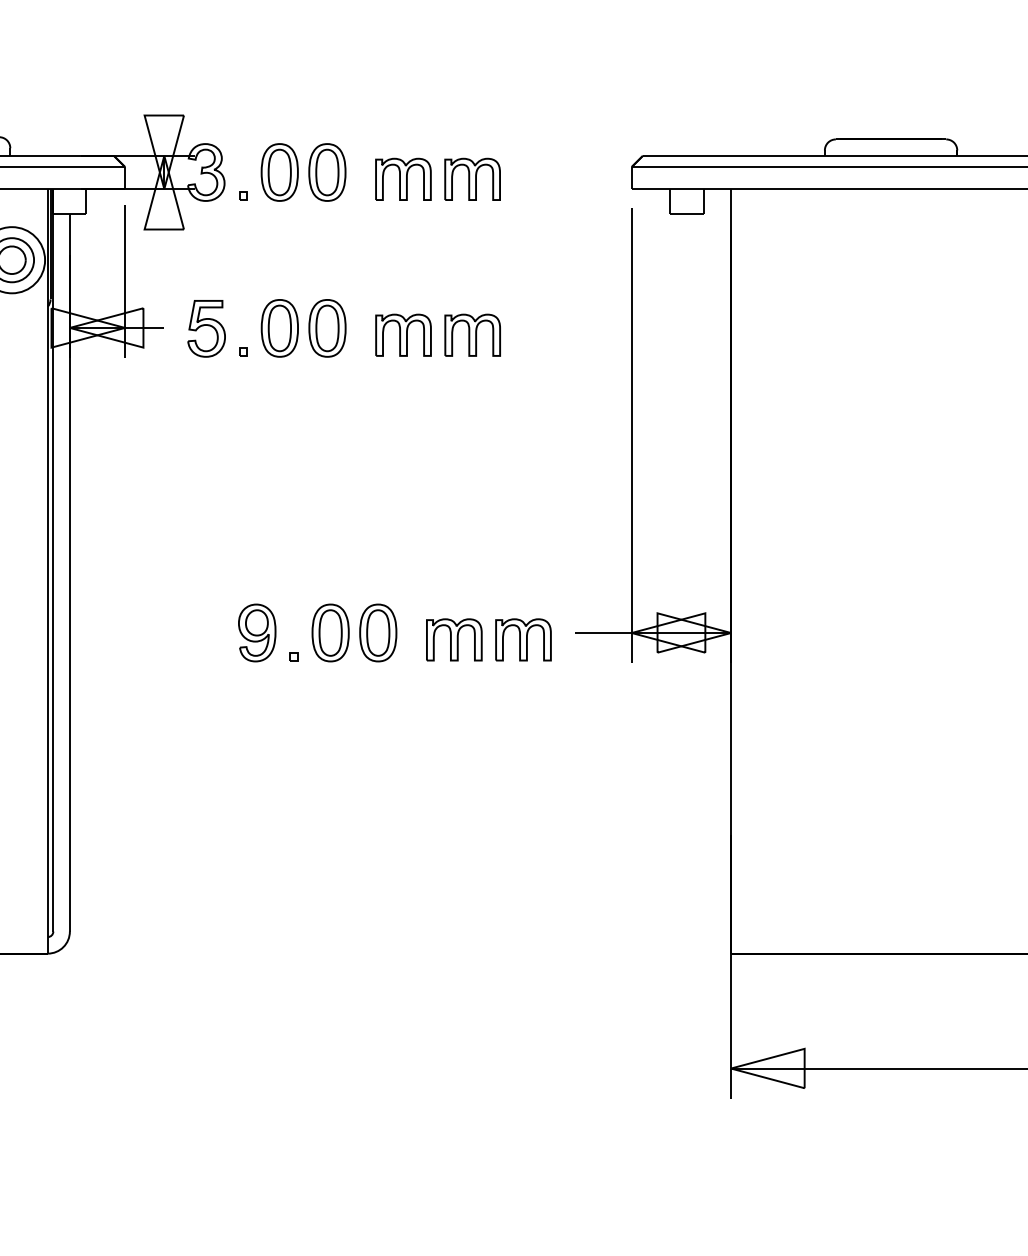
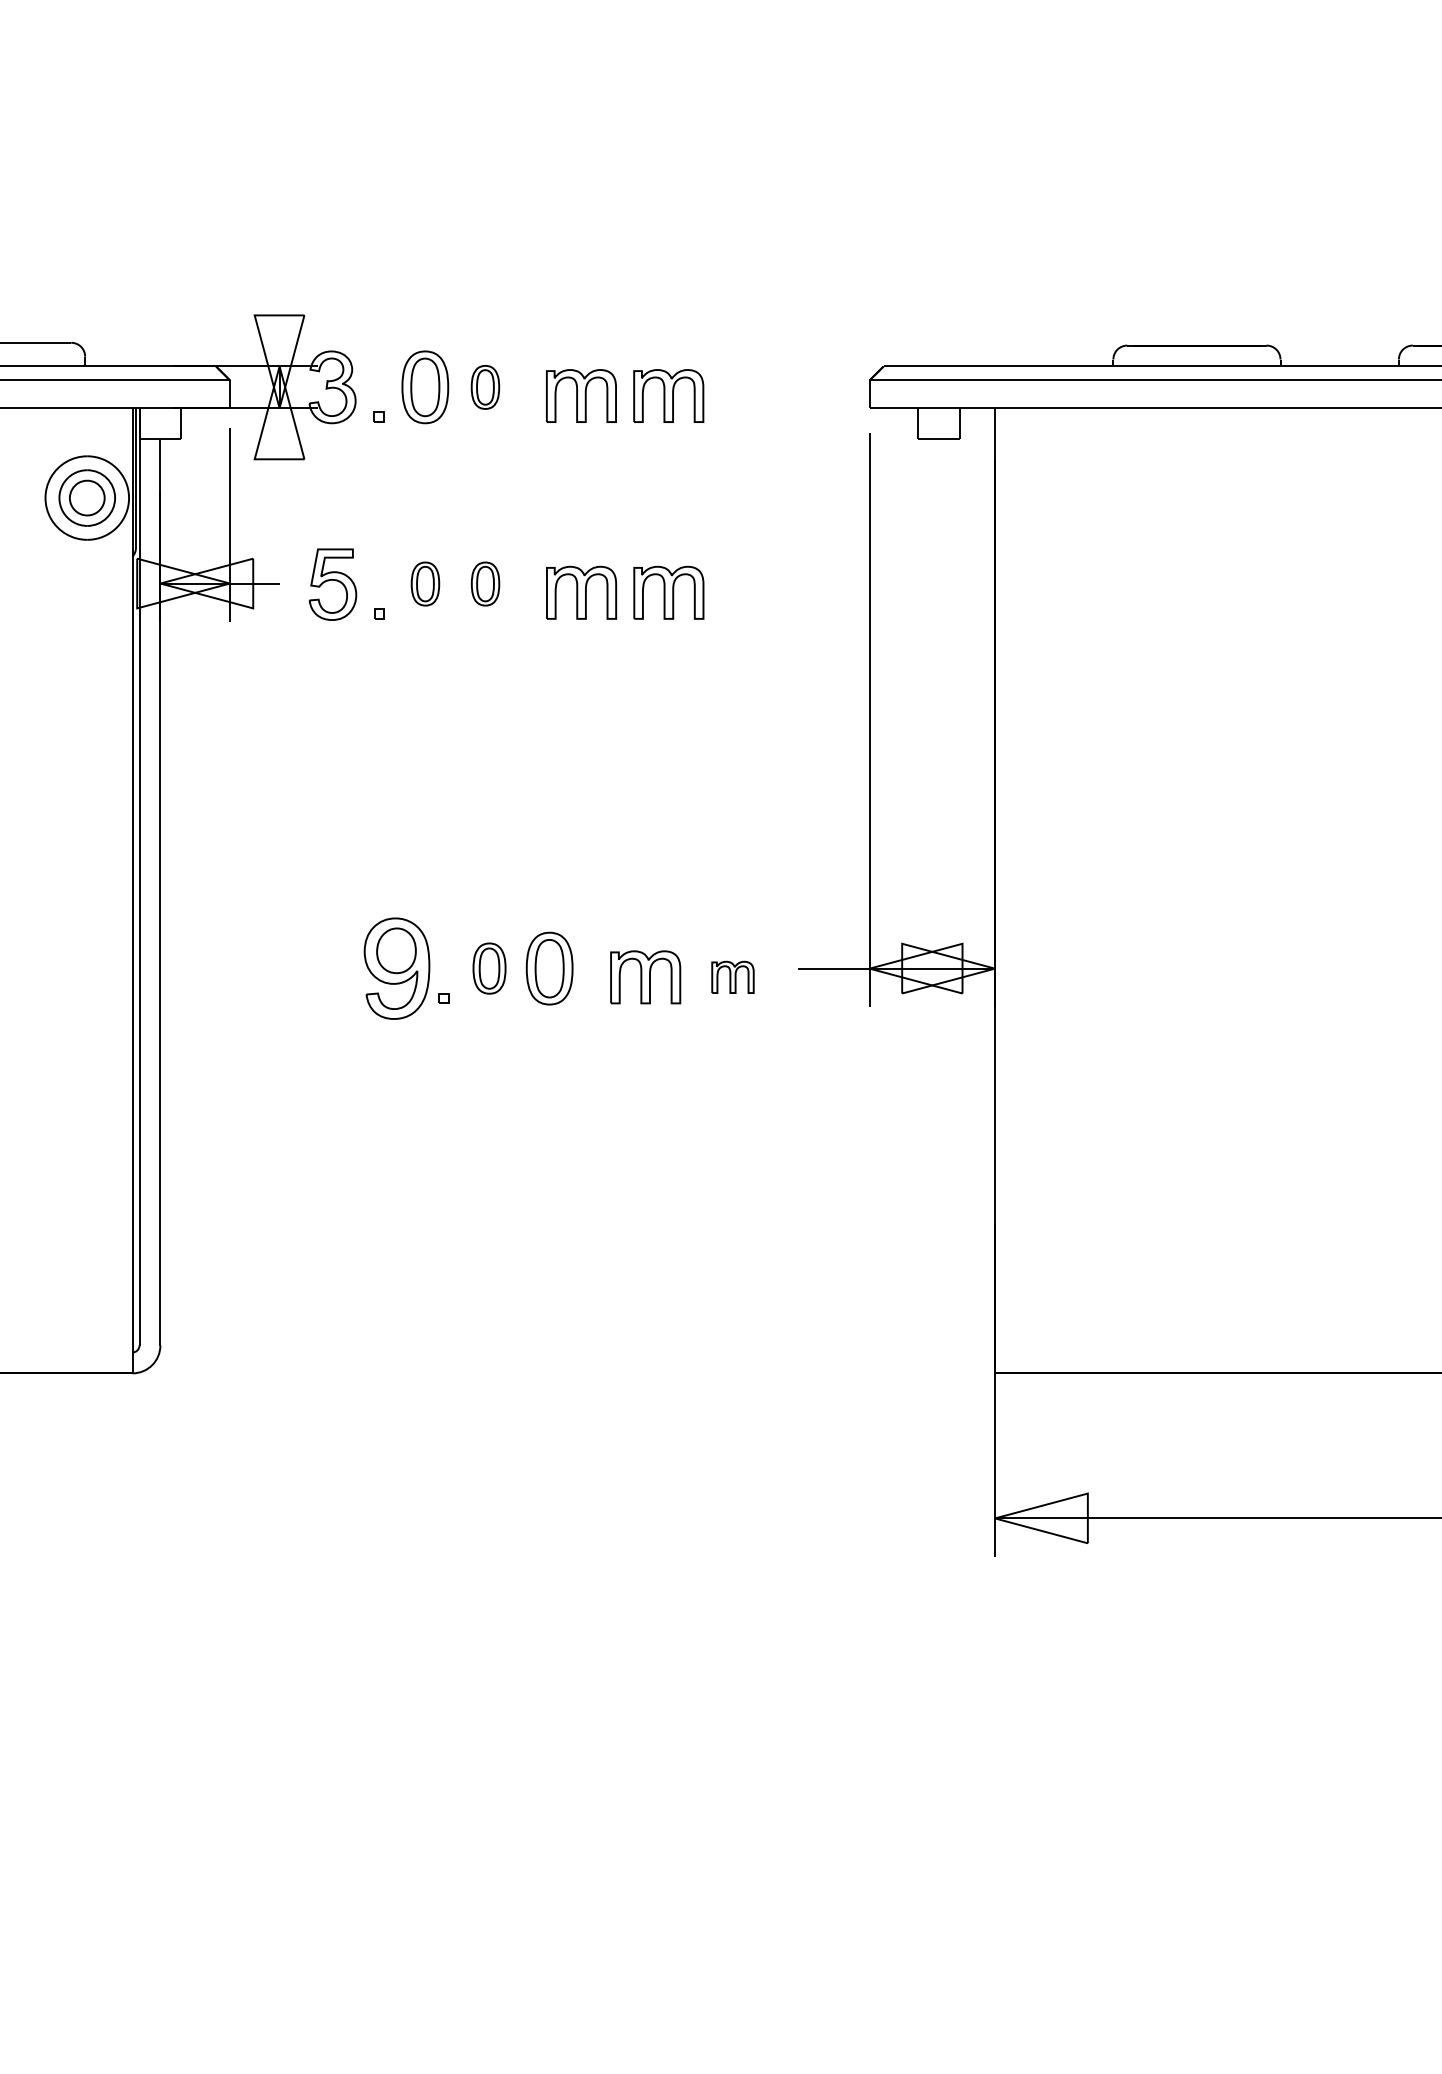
part: (327, 172) -> (485, 387), size x0.6
part: (279, 327) -> (425, 583), size x0.6
part: (327, 327) -> (485, 583), size x0.6
part: (256, 632) -> (396, 968), size x1.4
part: (330, 632) -> (489, 968), size x0.7
part: (523, 640) -> (732, 977), size x0.6

